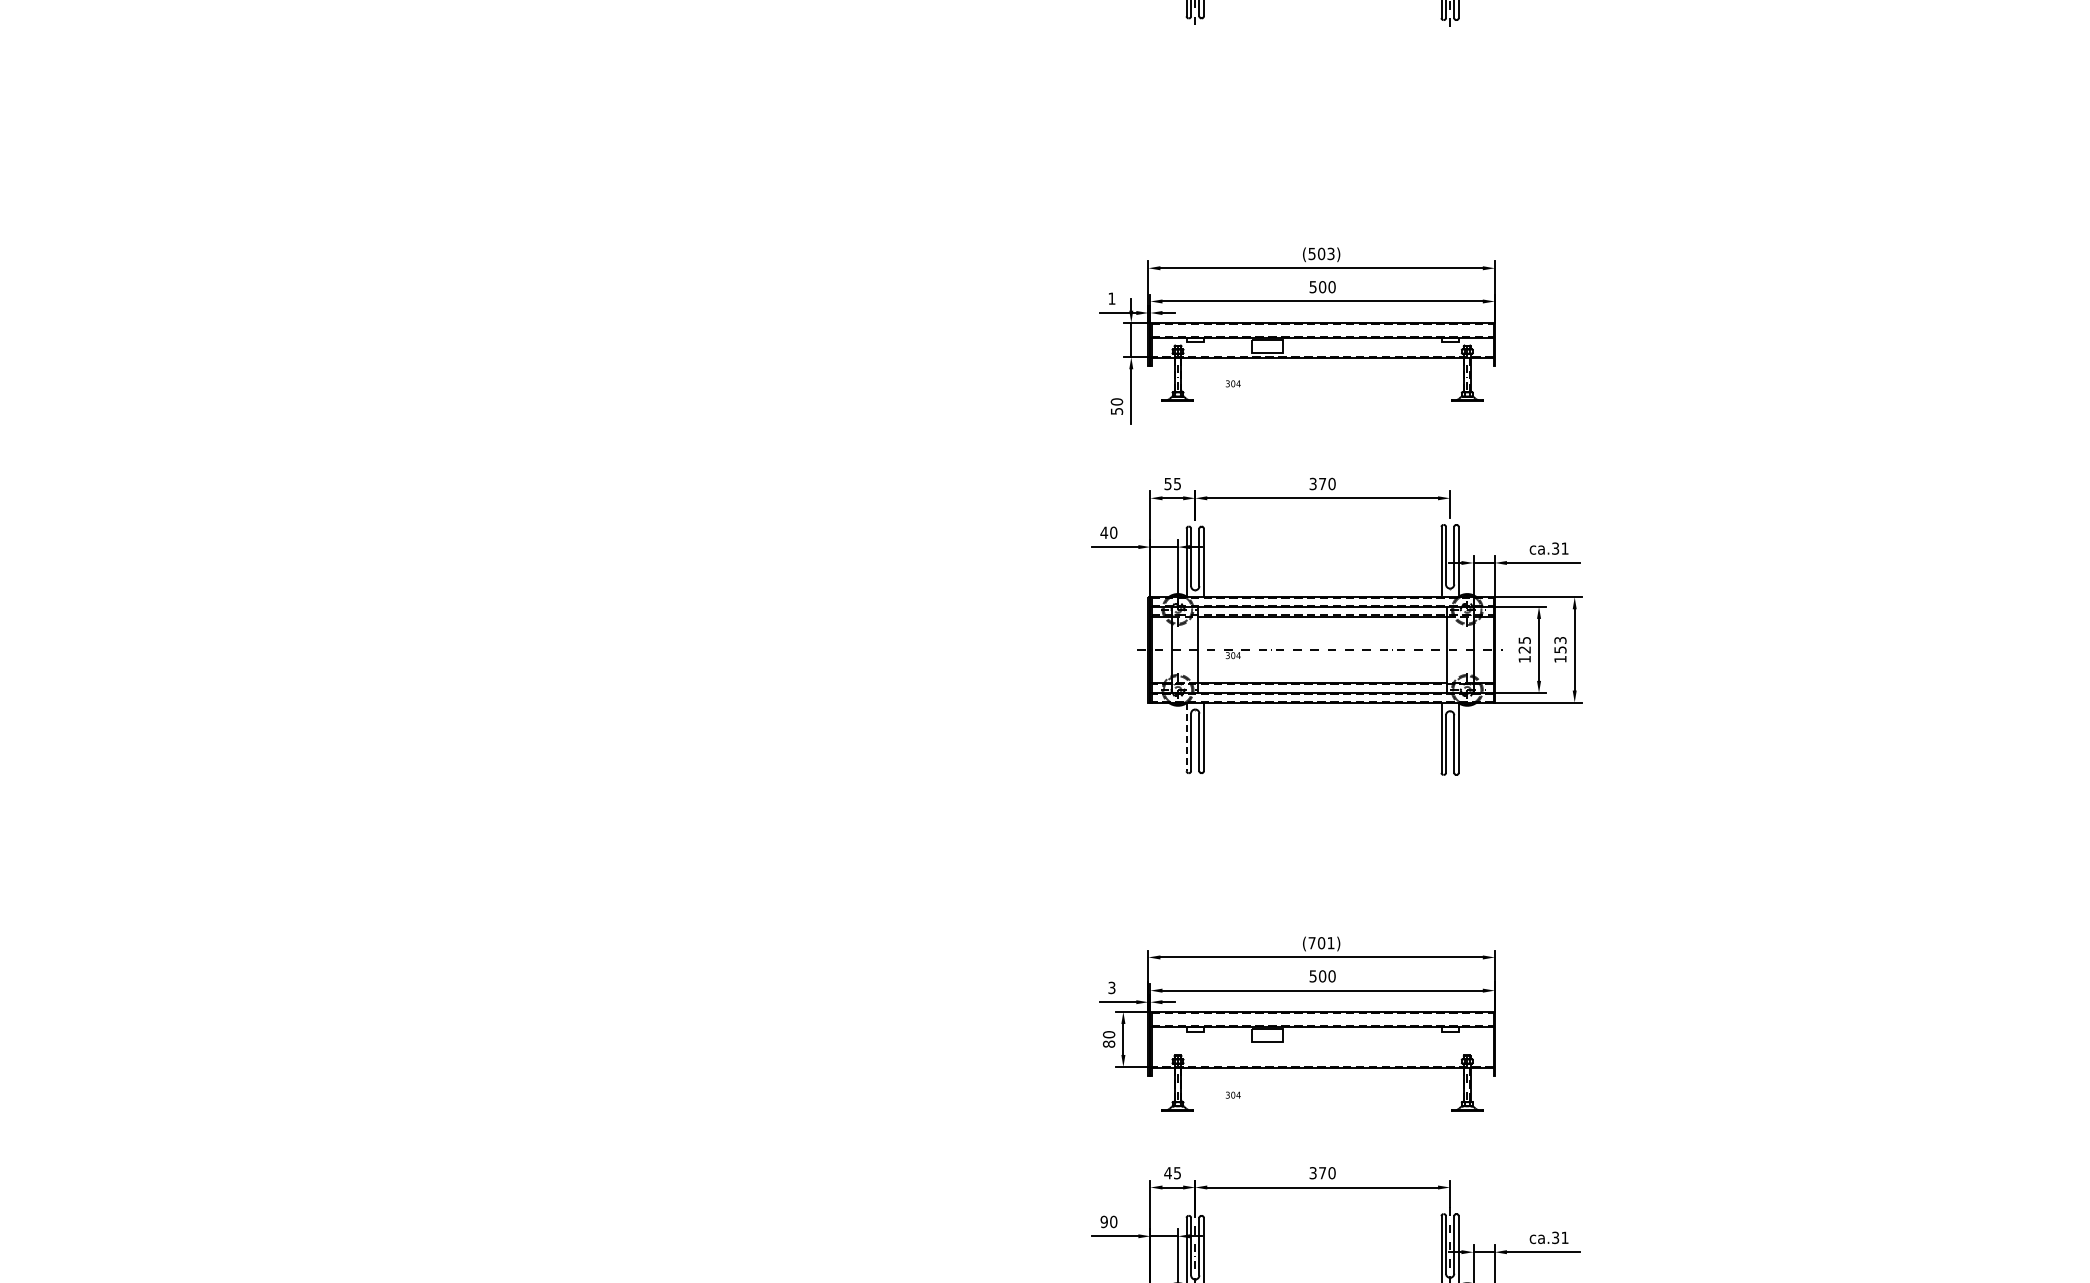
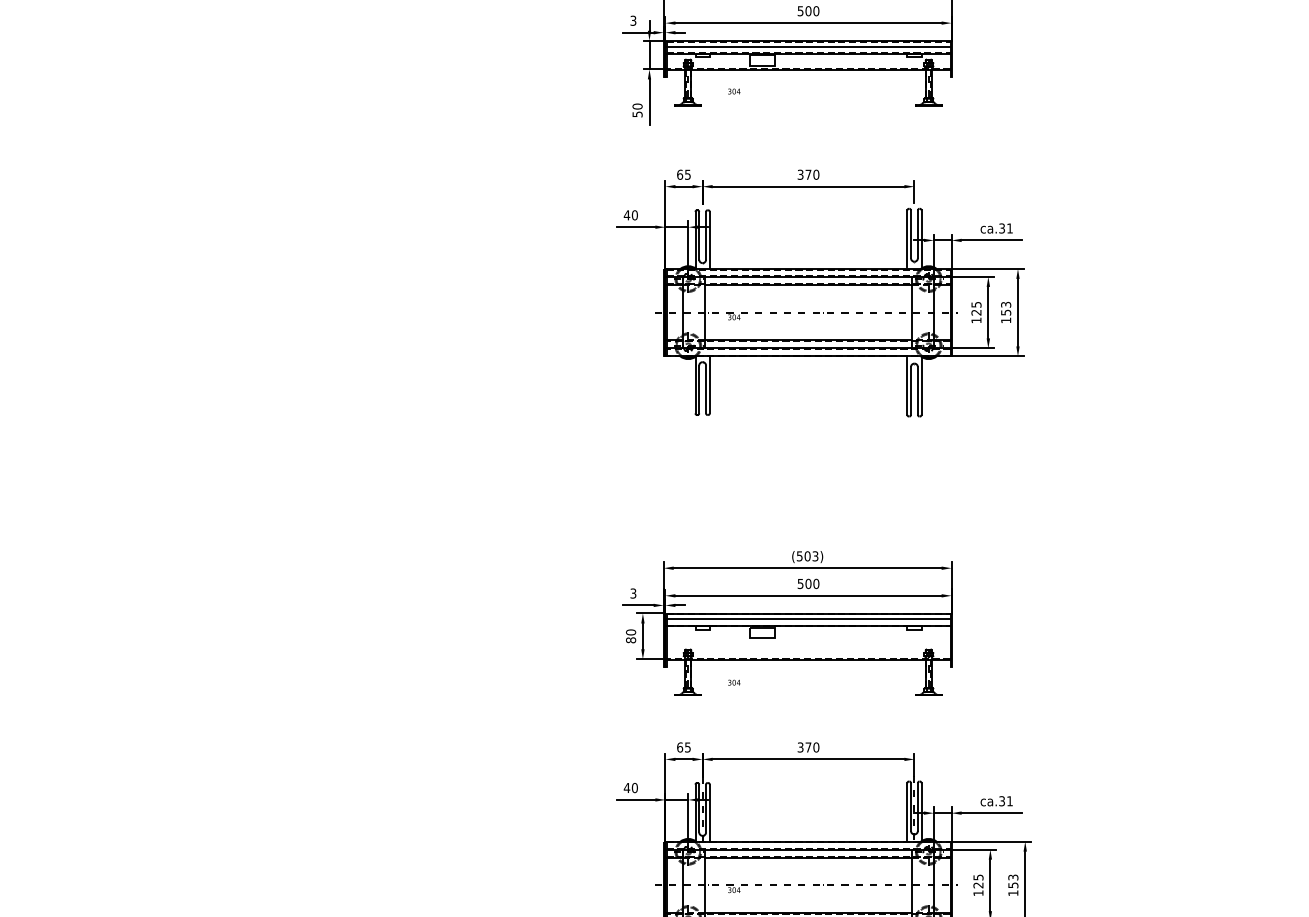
text: (1111, 298) -> (633, 20), 1 -> 3
line: (1322, 329) -> (808, 46), added
text: (1167, 483) -> (679, 174), 55 -> 65
line: (1186, 737) -> (695, 385), dashed -> solid
text: (1321, 943) -> (807, 556), (701) -> (503)
line: (1322, 1018) -> (808, 618), added
text: (1167, 1173) -> (679, 747), 45 -> 65
text: (1104, 1221) -> (627, 787), 90 -> 40

